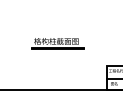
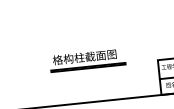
part: (57, 43) -> (86, 60), moved

